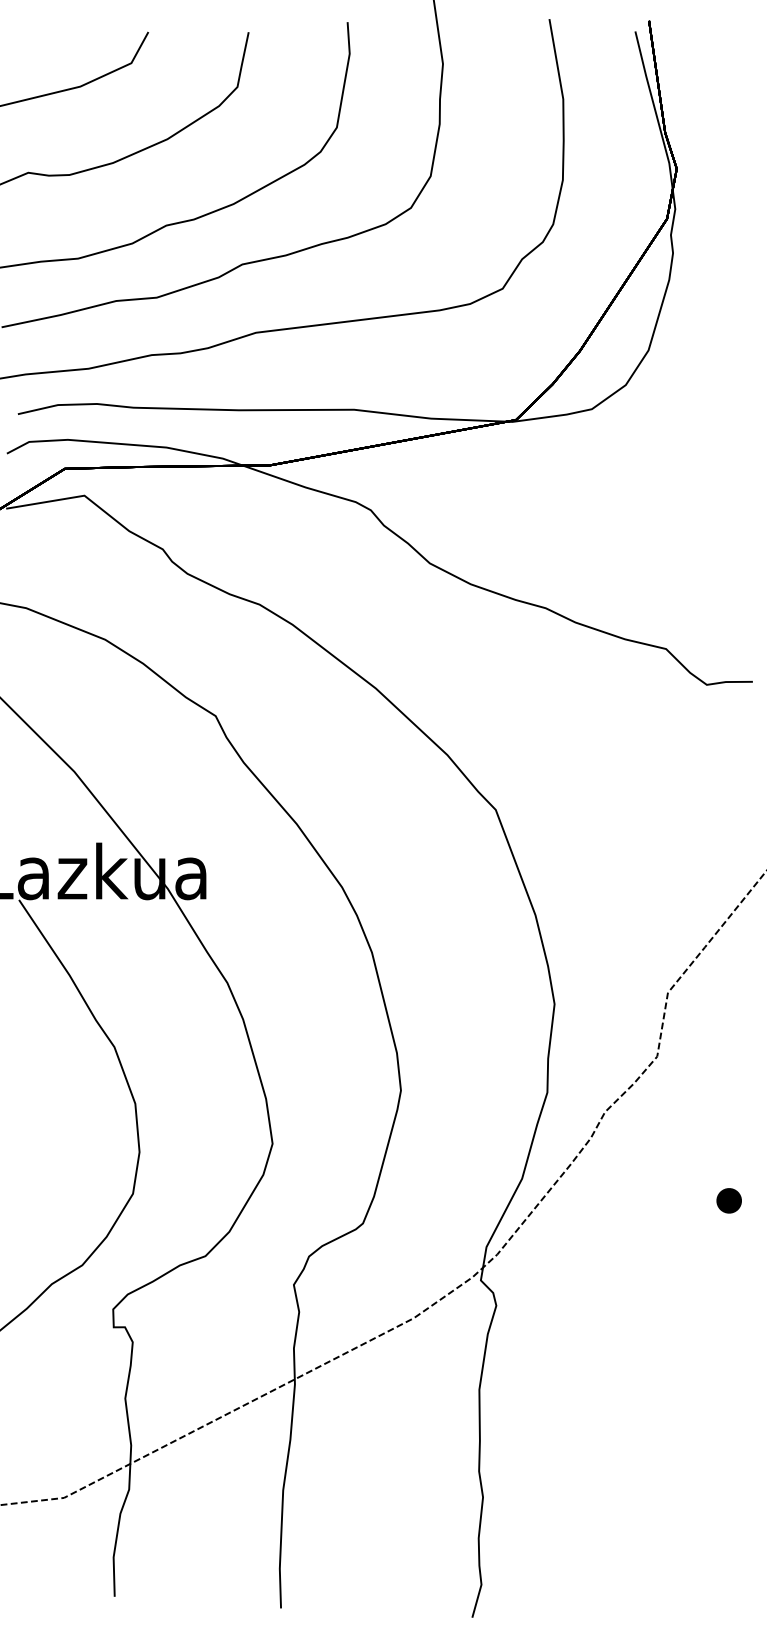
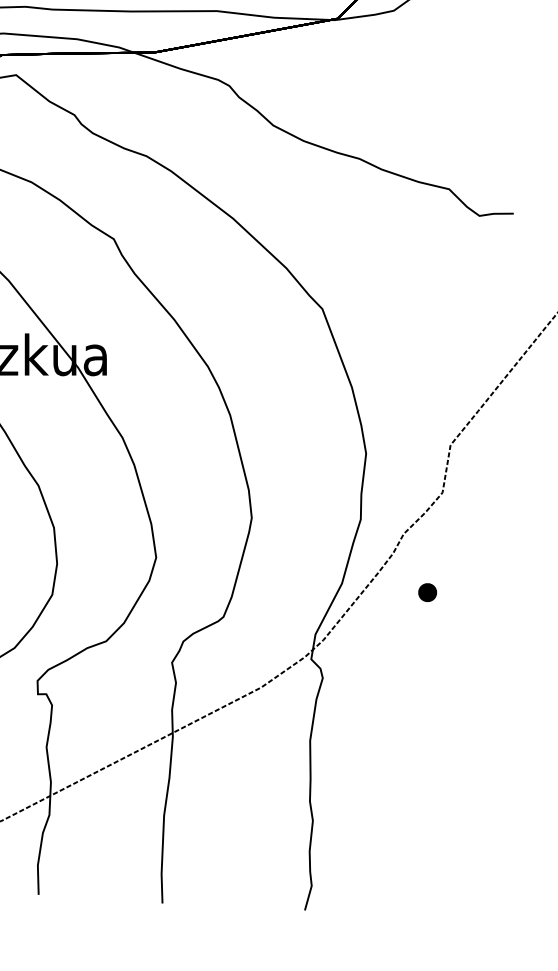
part: (728, 1200) -> (427, 592), moved

